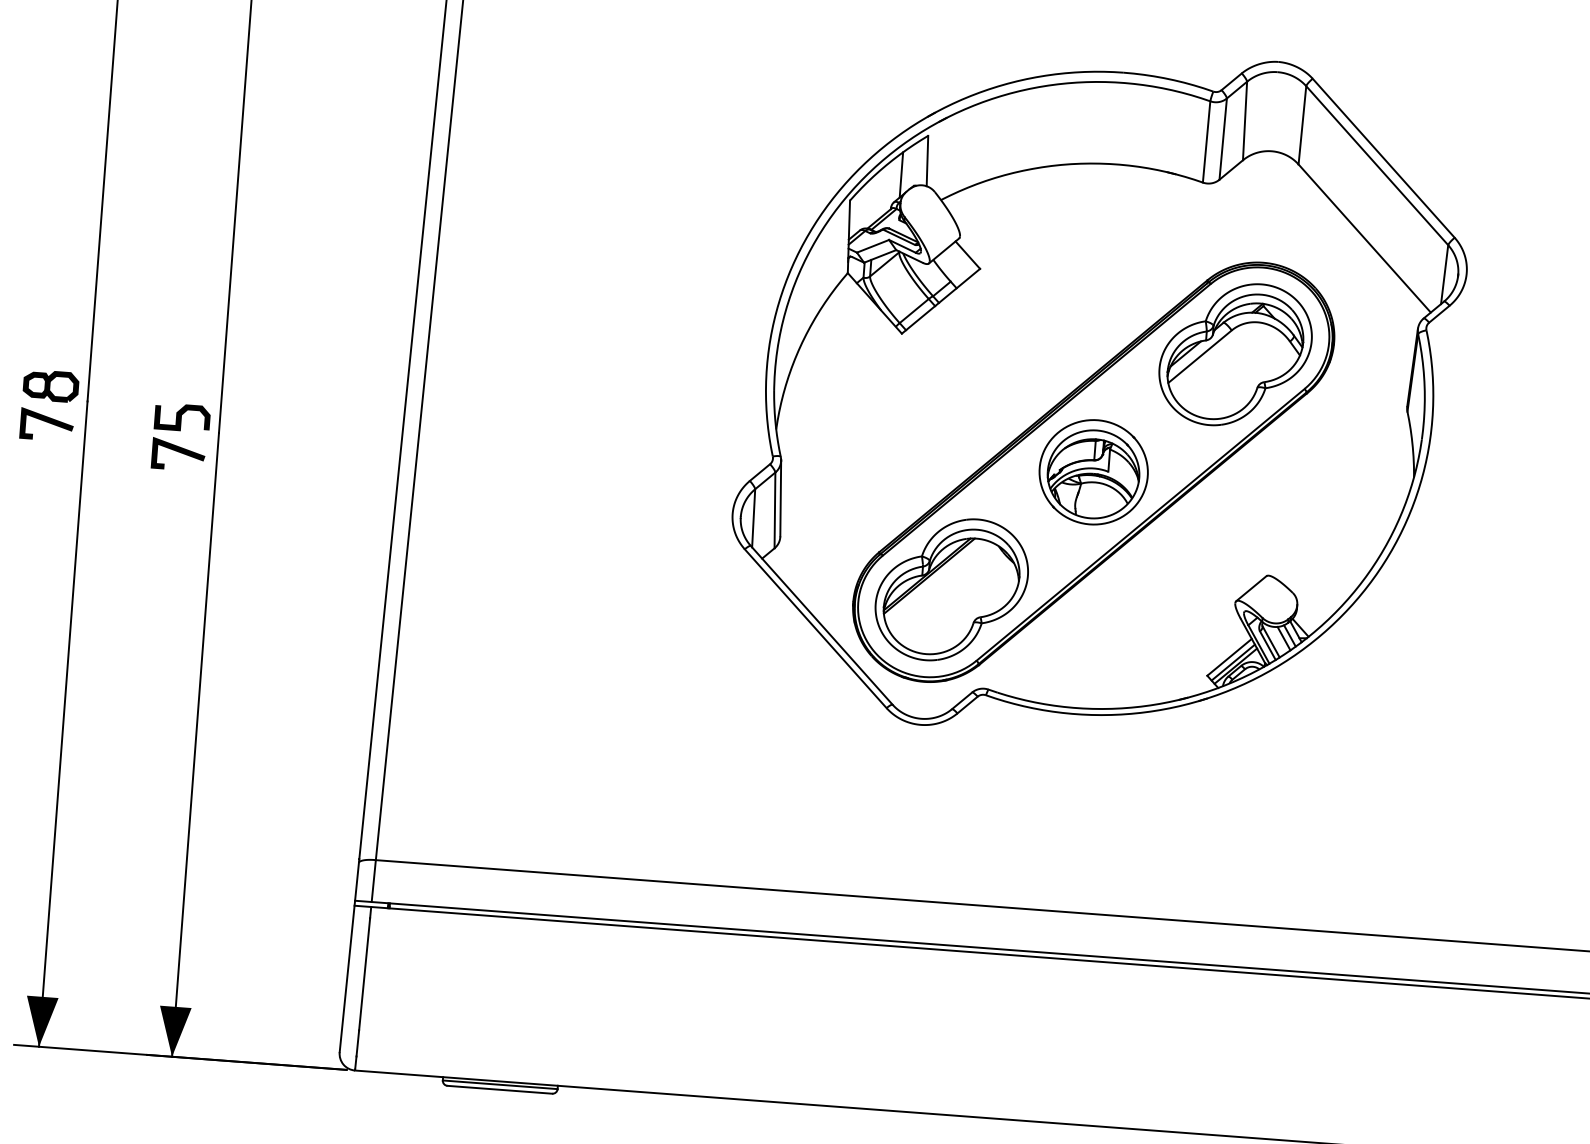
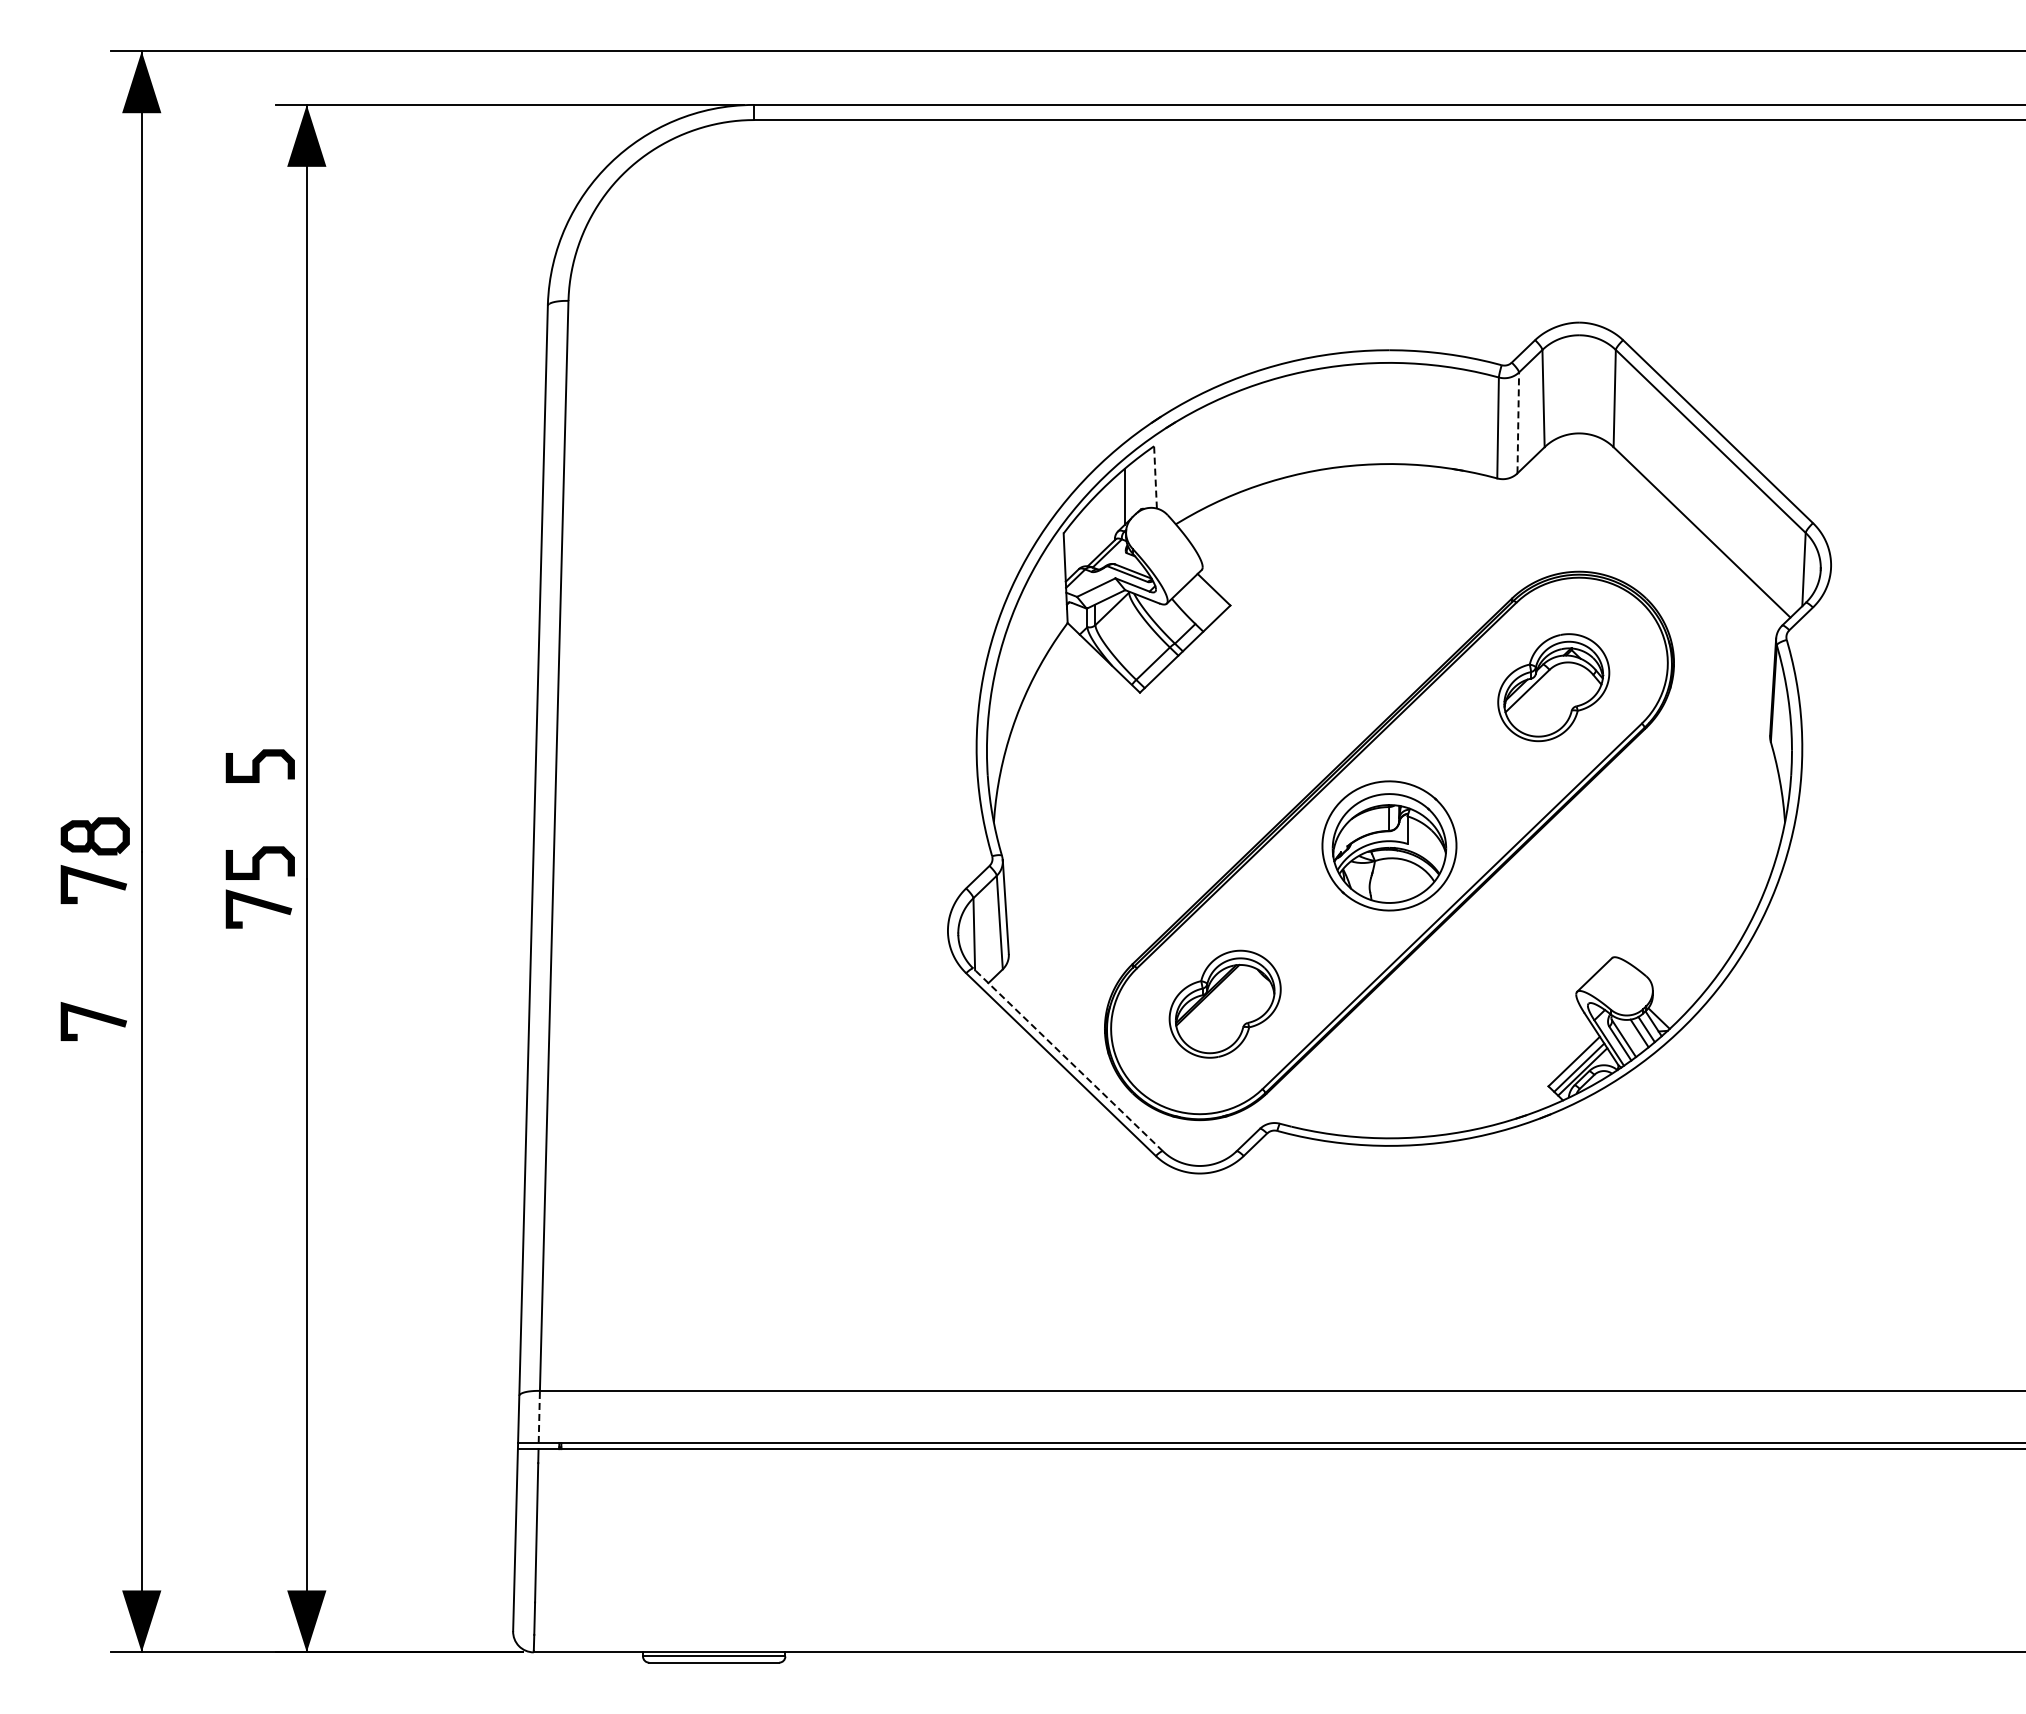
line: (1223, 138) -> (1518, 422), solid -> dashed
line: (927, 160) -> (1155, 476), solid -> dashed
curve: (187, 338) -> (259, 765), added
part: (1235, 354) -> (1553, 687), size x0.6
line: (40, 533) -> (95, 1019), added
part: (951, 590) -> (1224, 1004), size x0.6
line: (822, 625) -> (1068, 1059), solid -> dashed
line: (373, 880) -> (539, 1416), solid -> dashed

